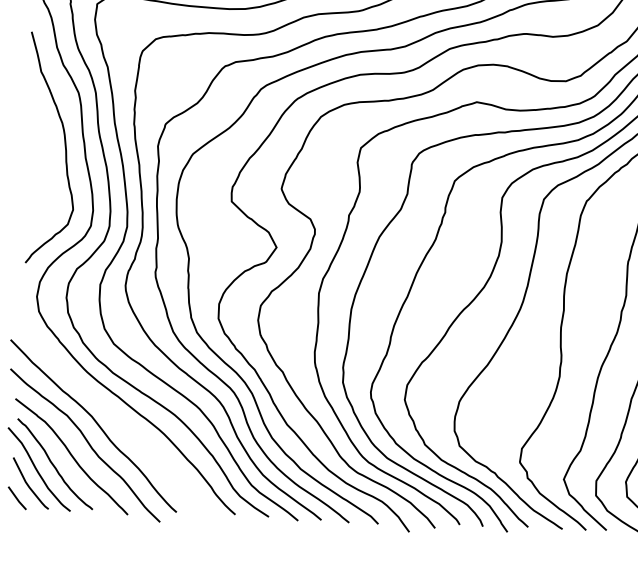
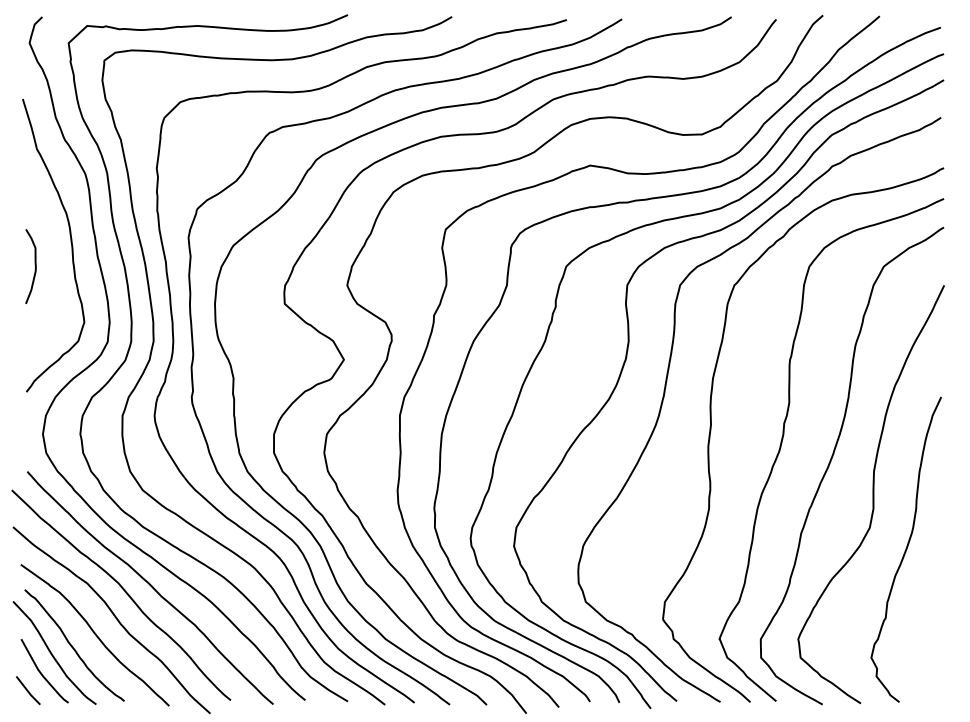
curve: (35, 163) -> (34, 265), added
curve: (116, 420) -> (150, 586), added

